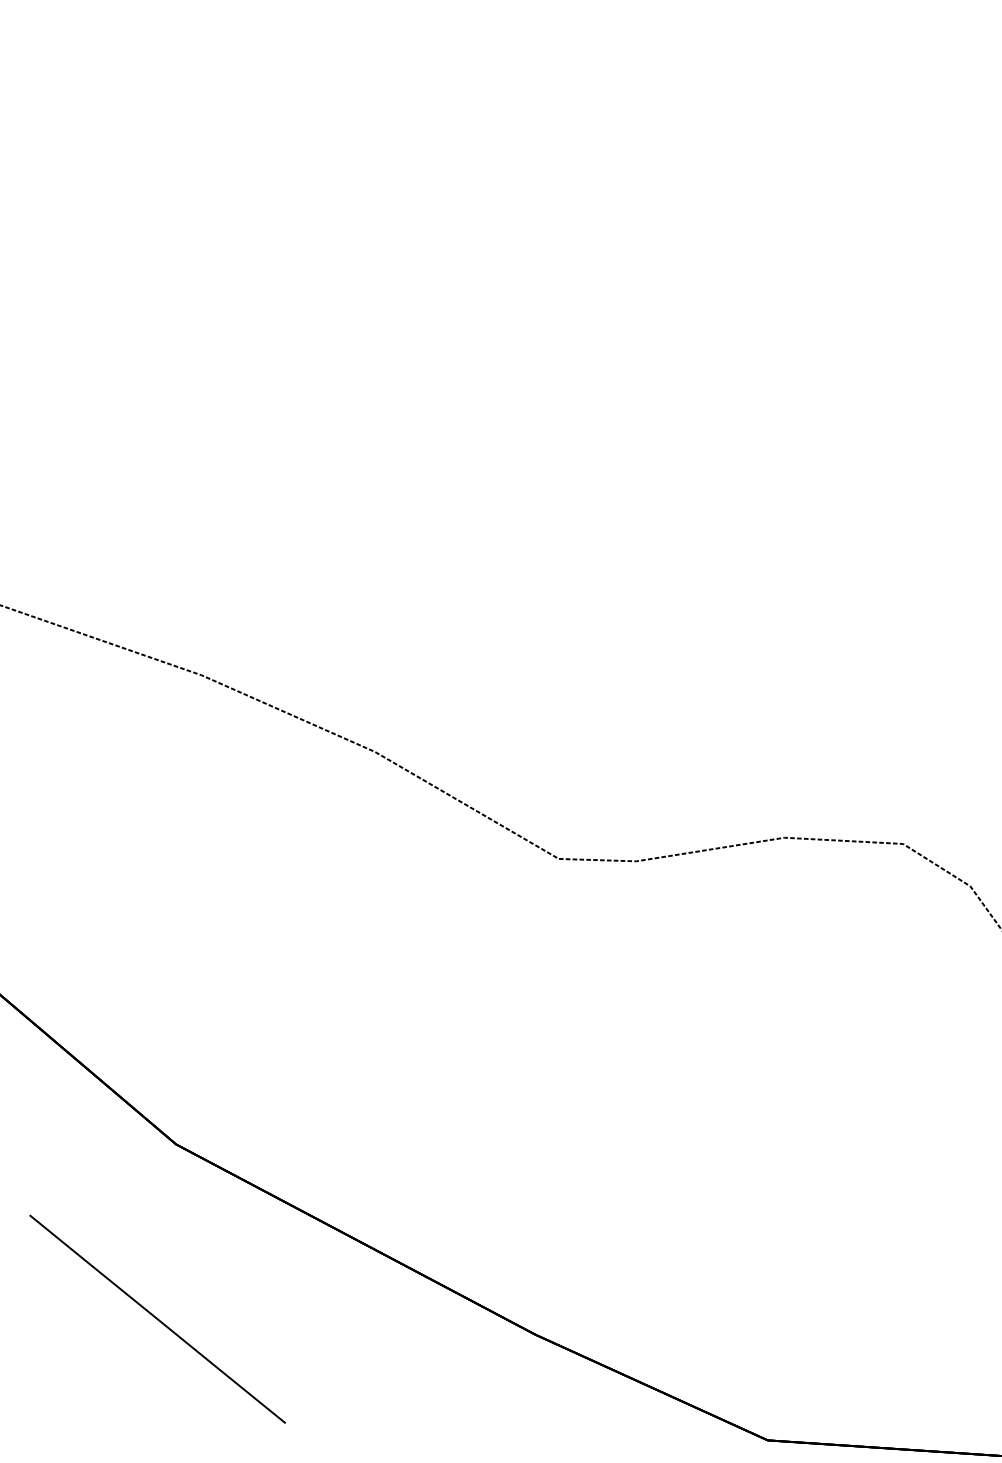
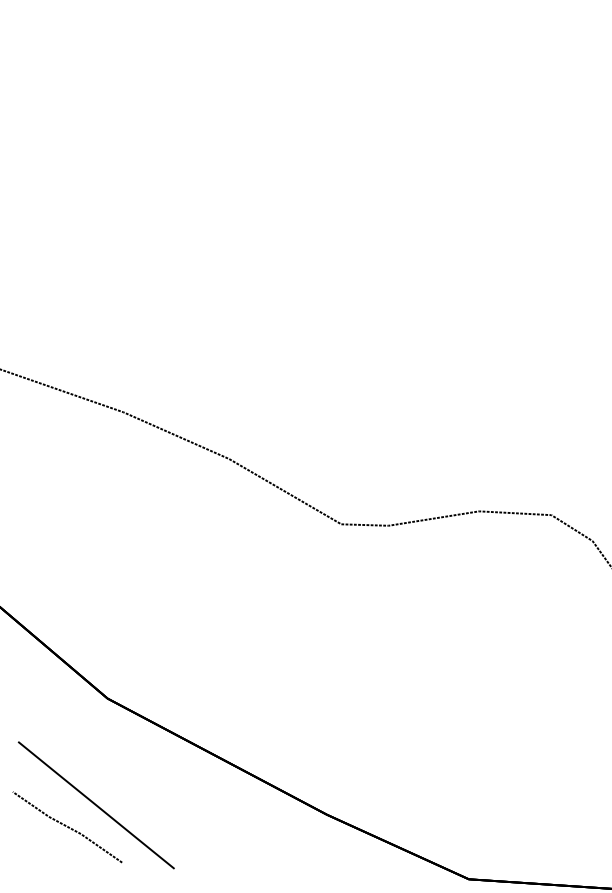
line: (110, 1355) -> (67, 827), added

